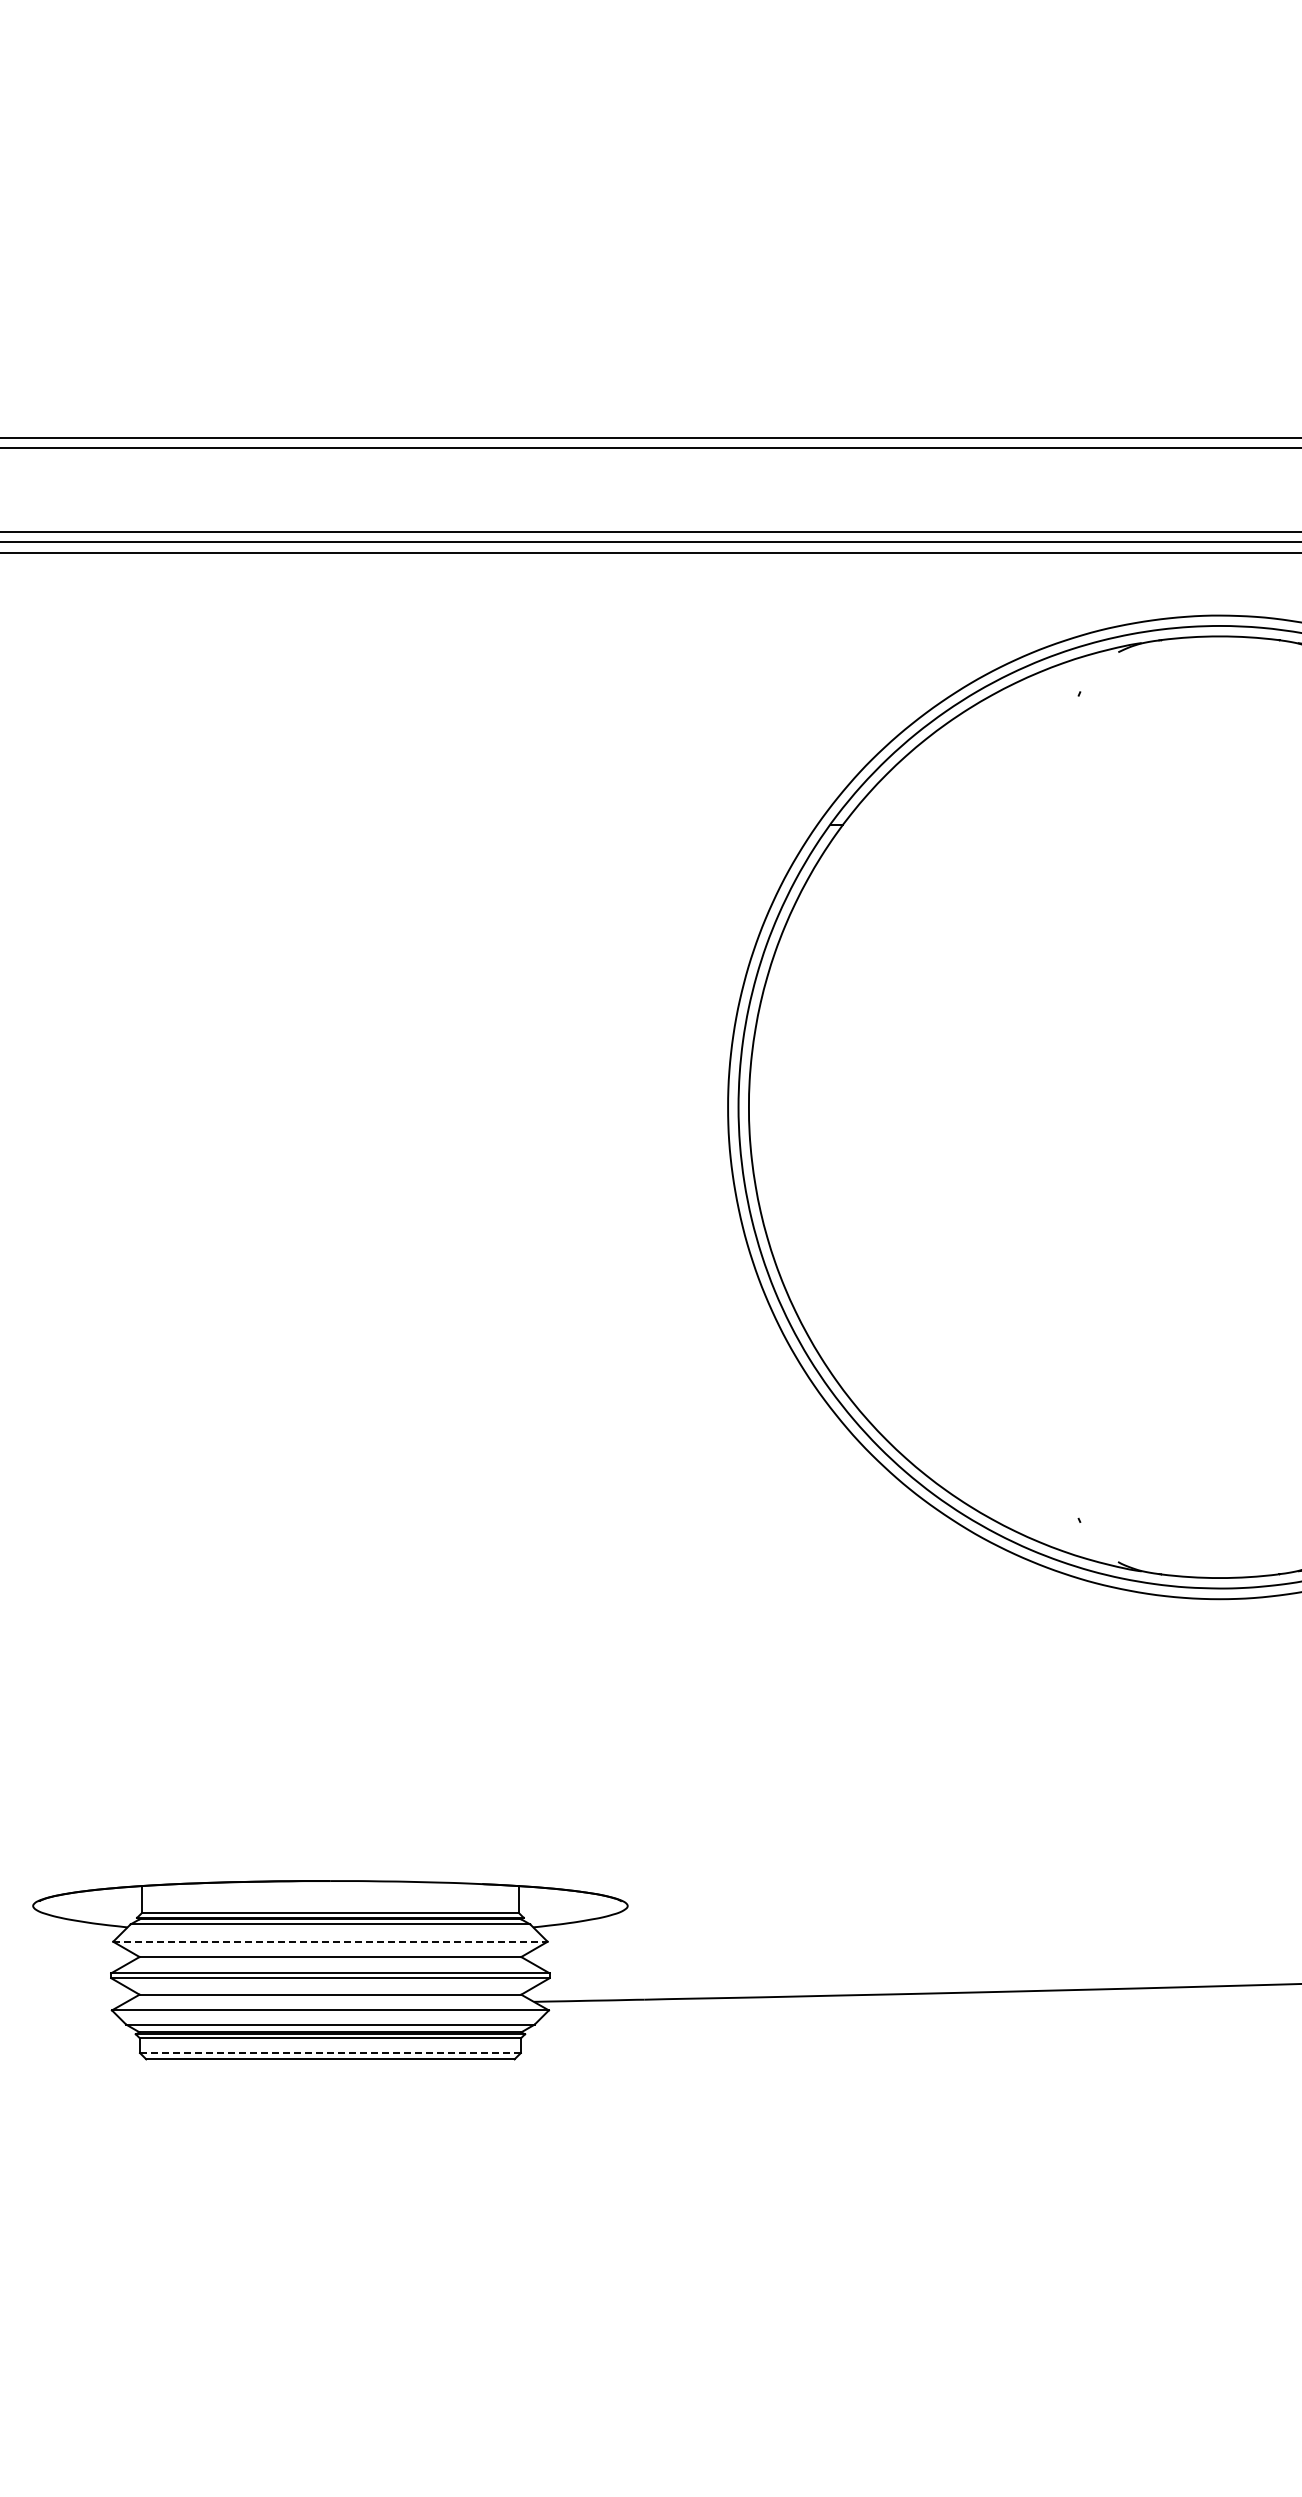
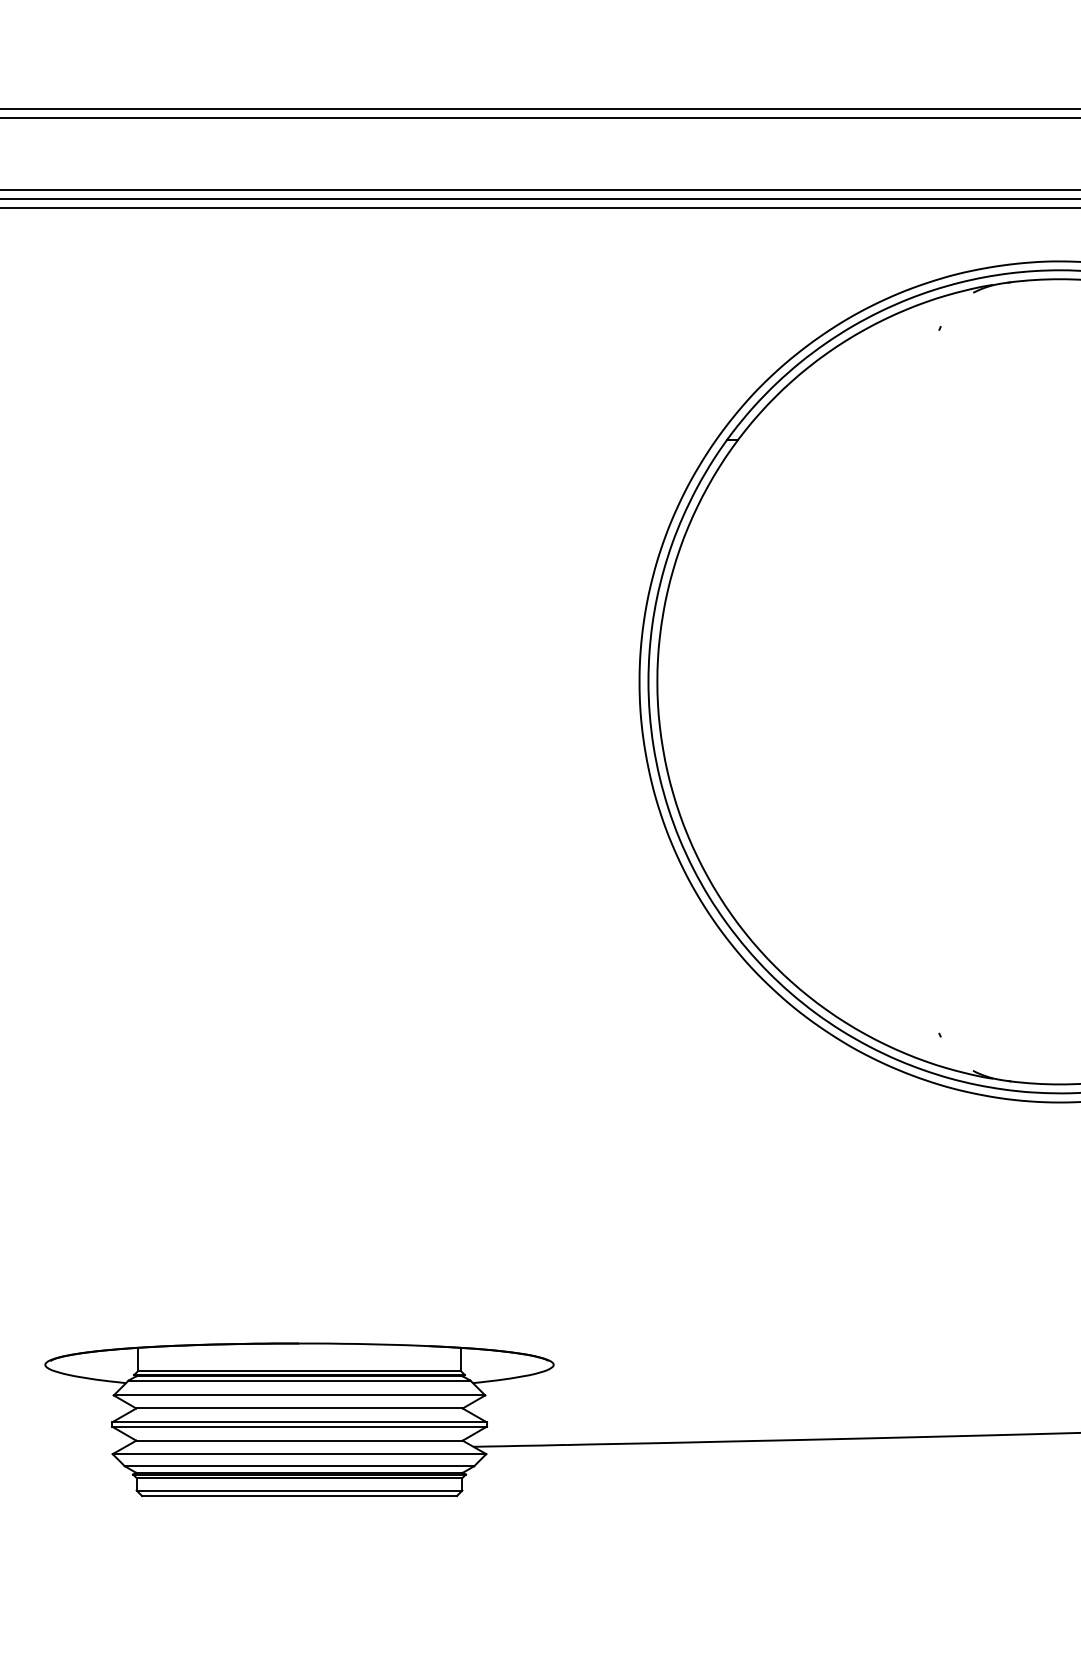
line: (330, 1941) -> (299, 1395), dashed -> solid
line: (329, 2053) -> (298, 1490), dashed -> solid

